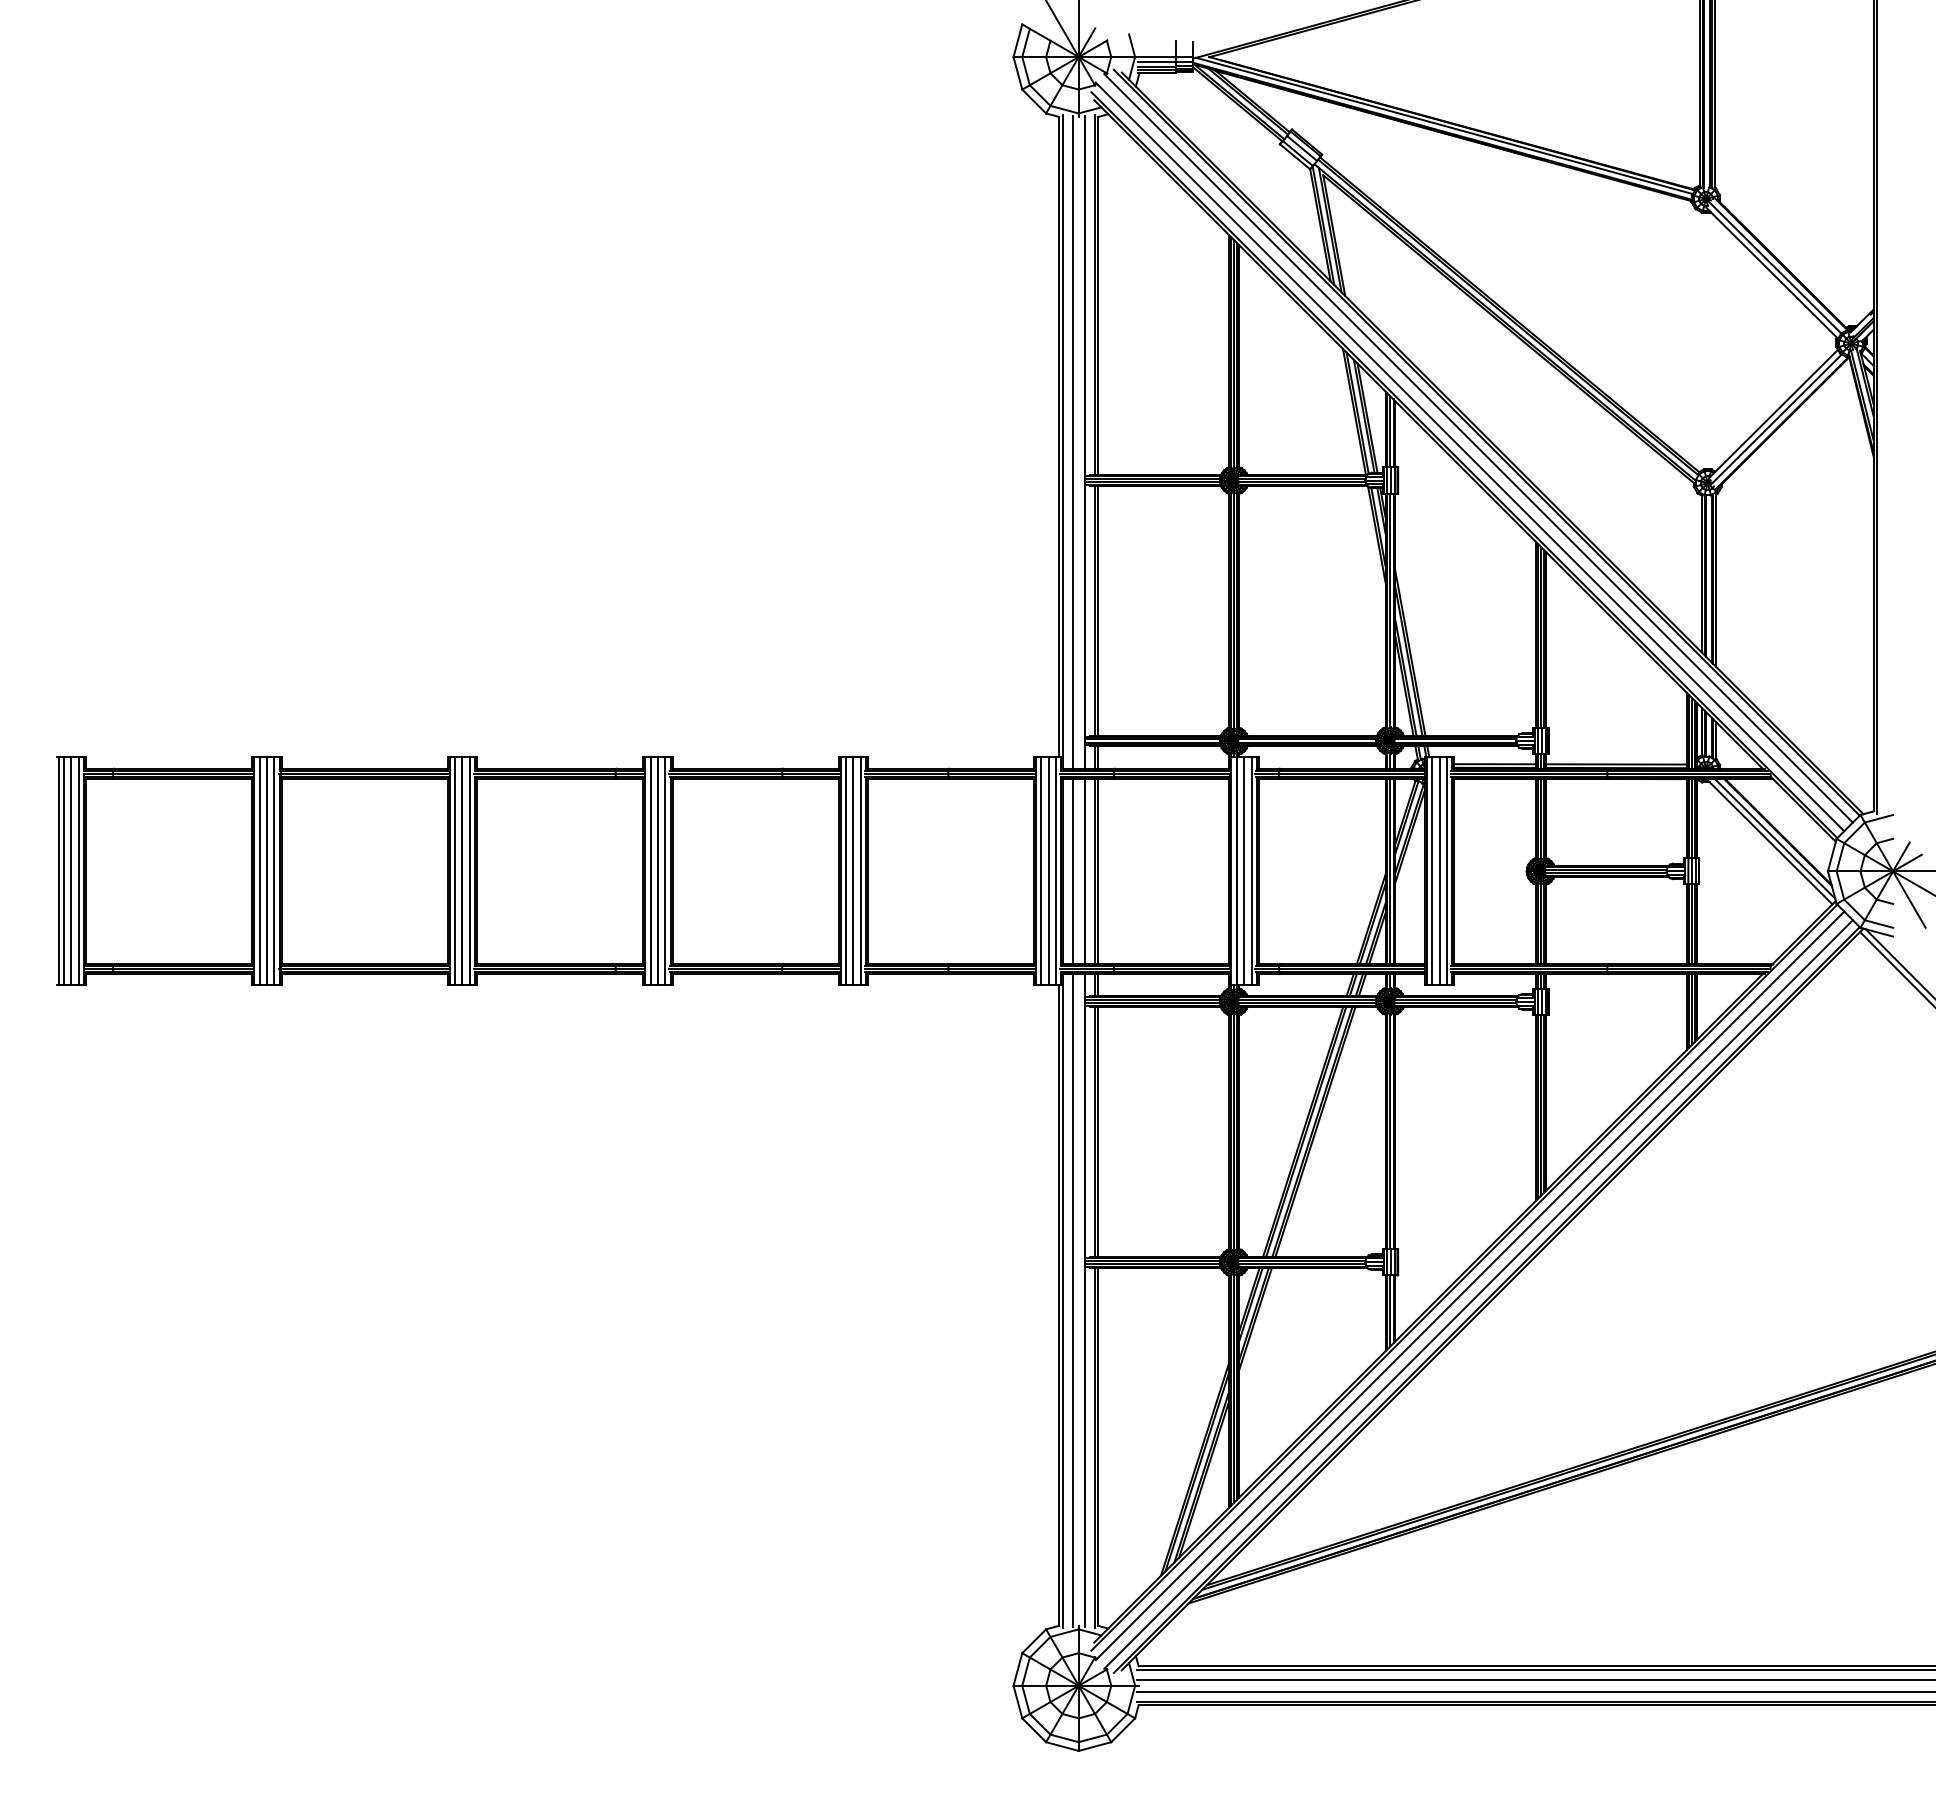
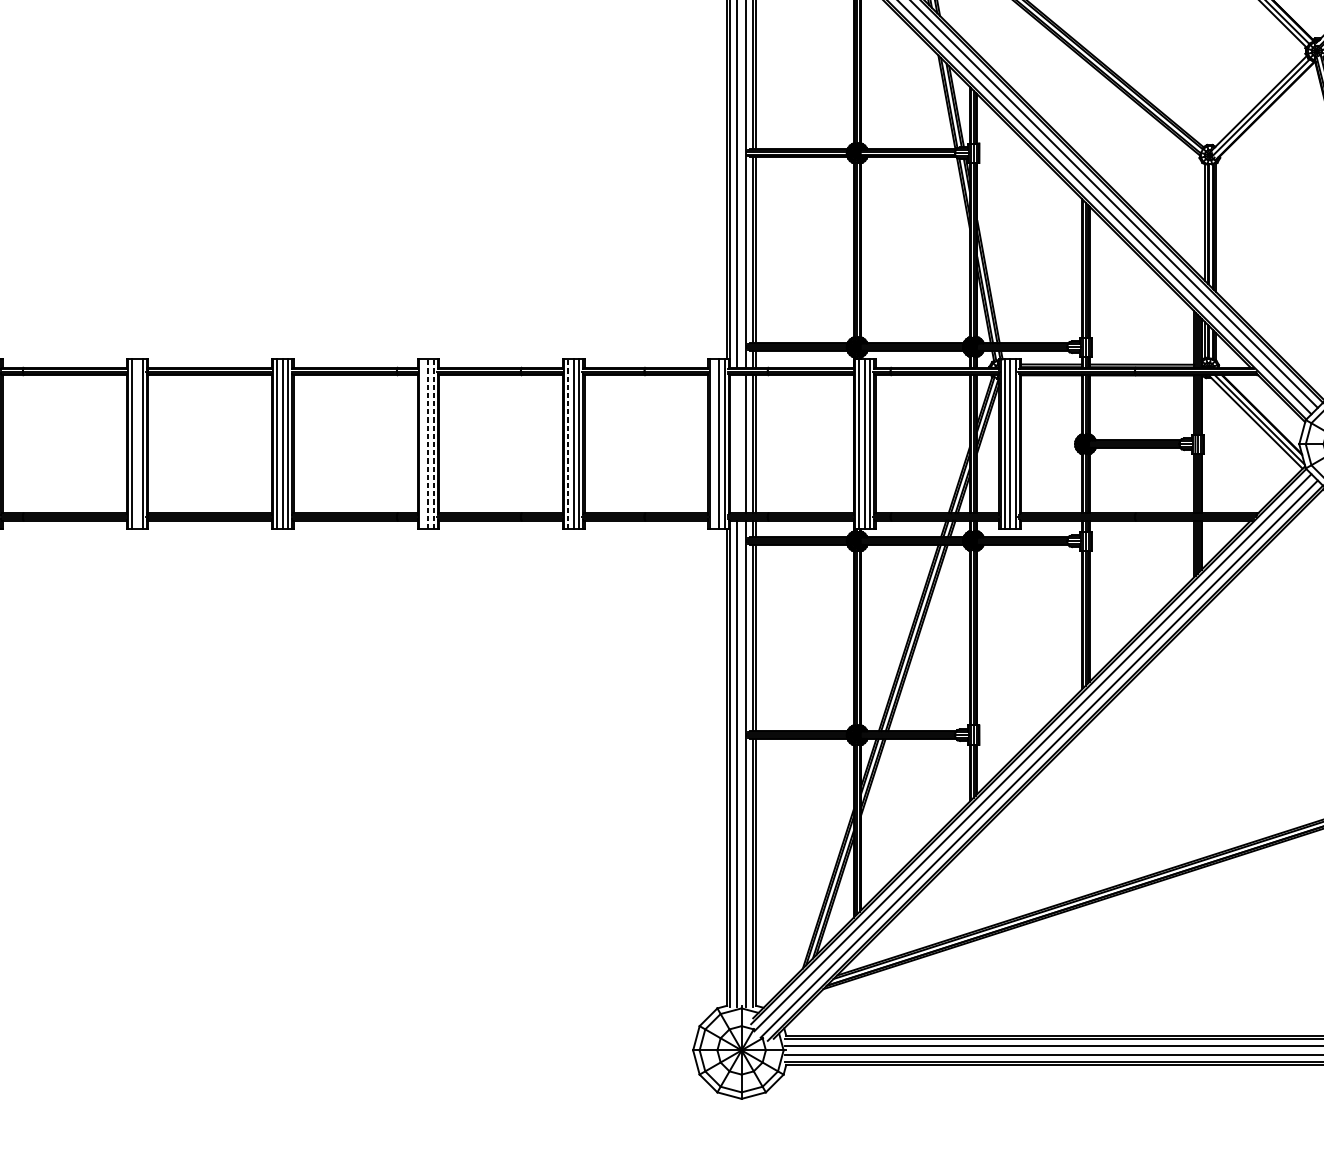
line: (657, 870) -> (428, 443), solid -> dashed
line: (665, 870) -> (434, 443), solid -> dashed
line: (845, 870) -> (568, 443), solid -> dashed
line: (266, 871) -> (137, 444), removed
line: (650, 871) -> (422, 444), removed
line: (1041, 871) -> (713, 444), removed
line: (1072, 871) -> (737, 444), removed

